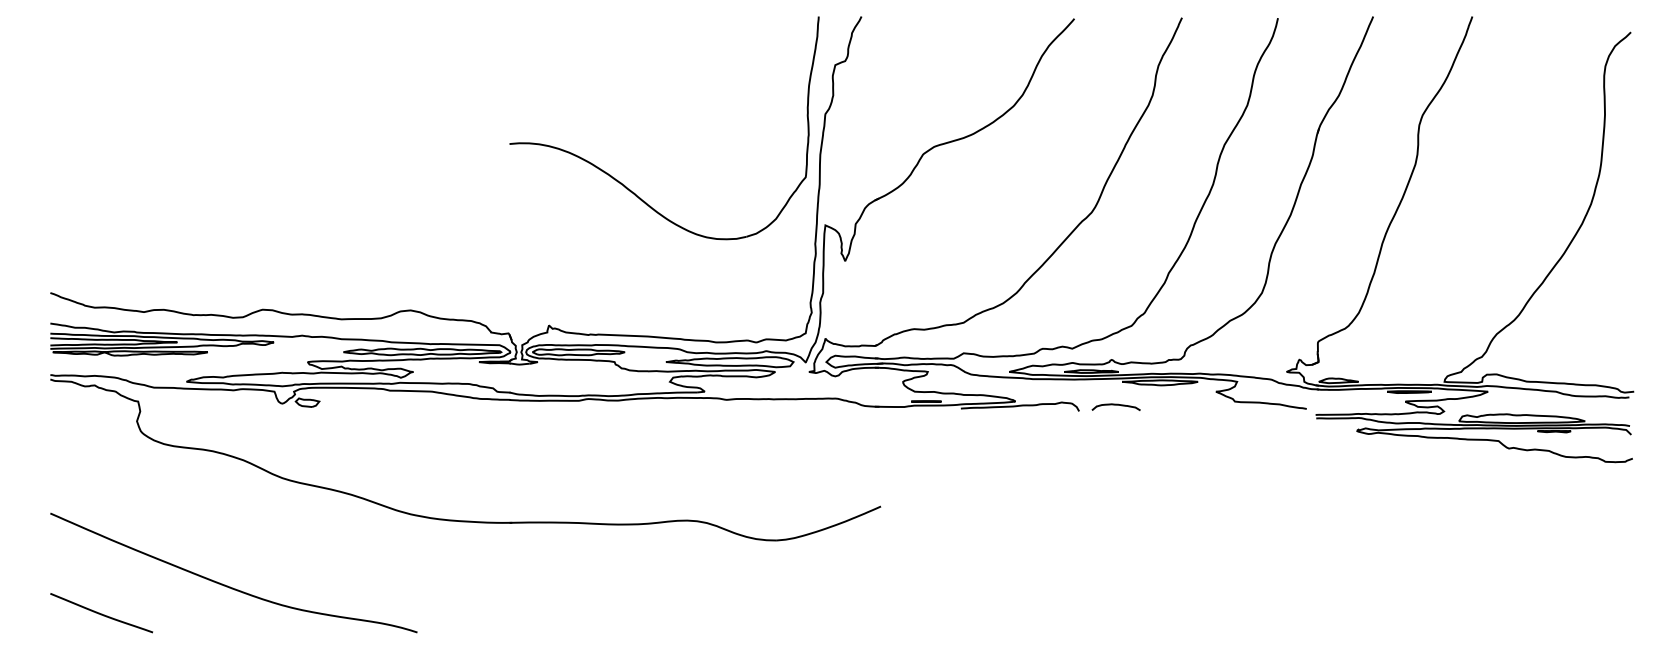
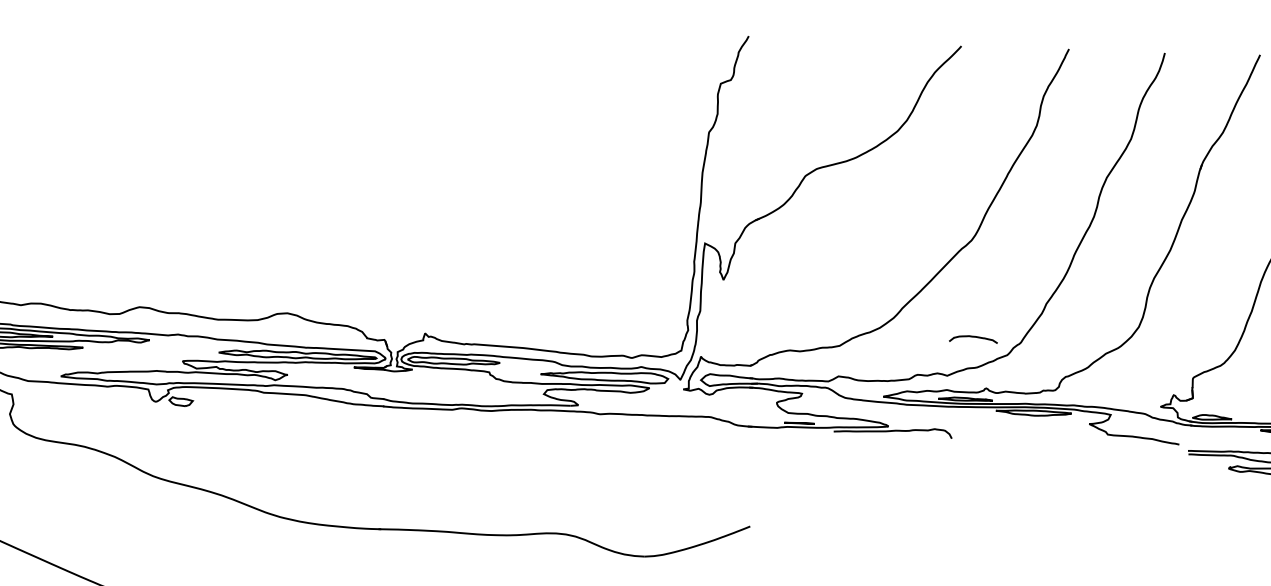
part: (624, 184) -> (505, 195), removed
curve: (1115, 405) -> (972, 337), moved

